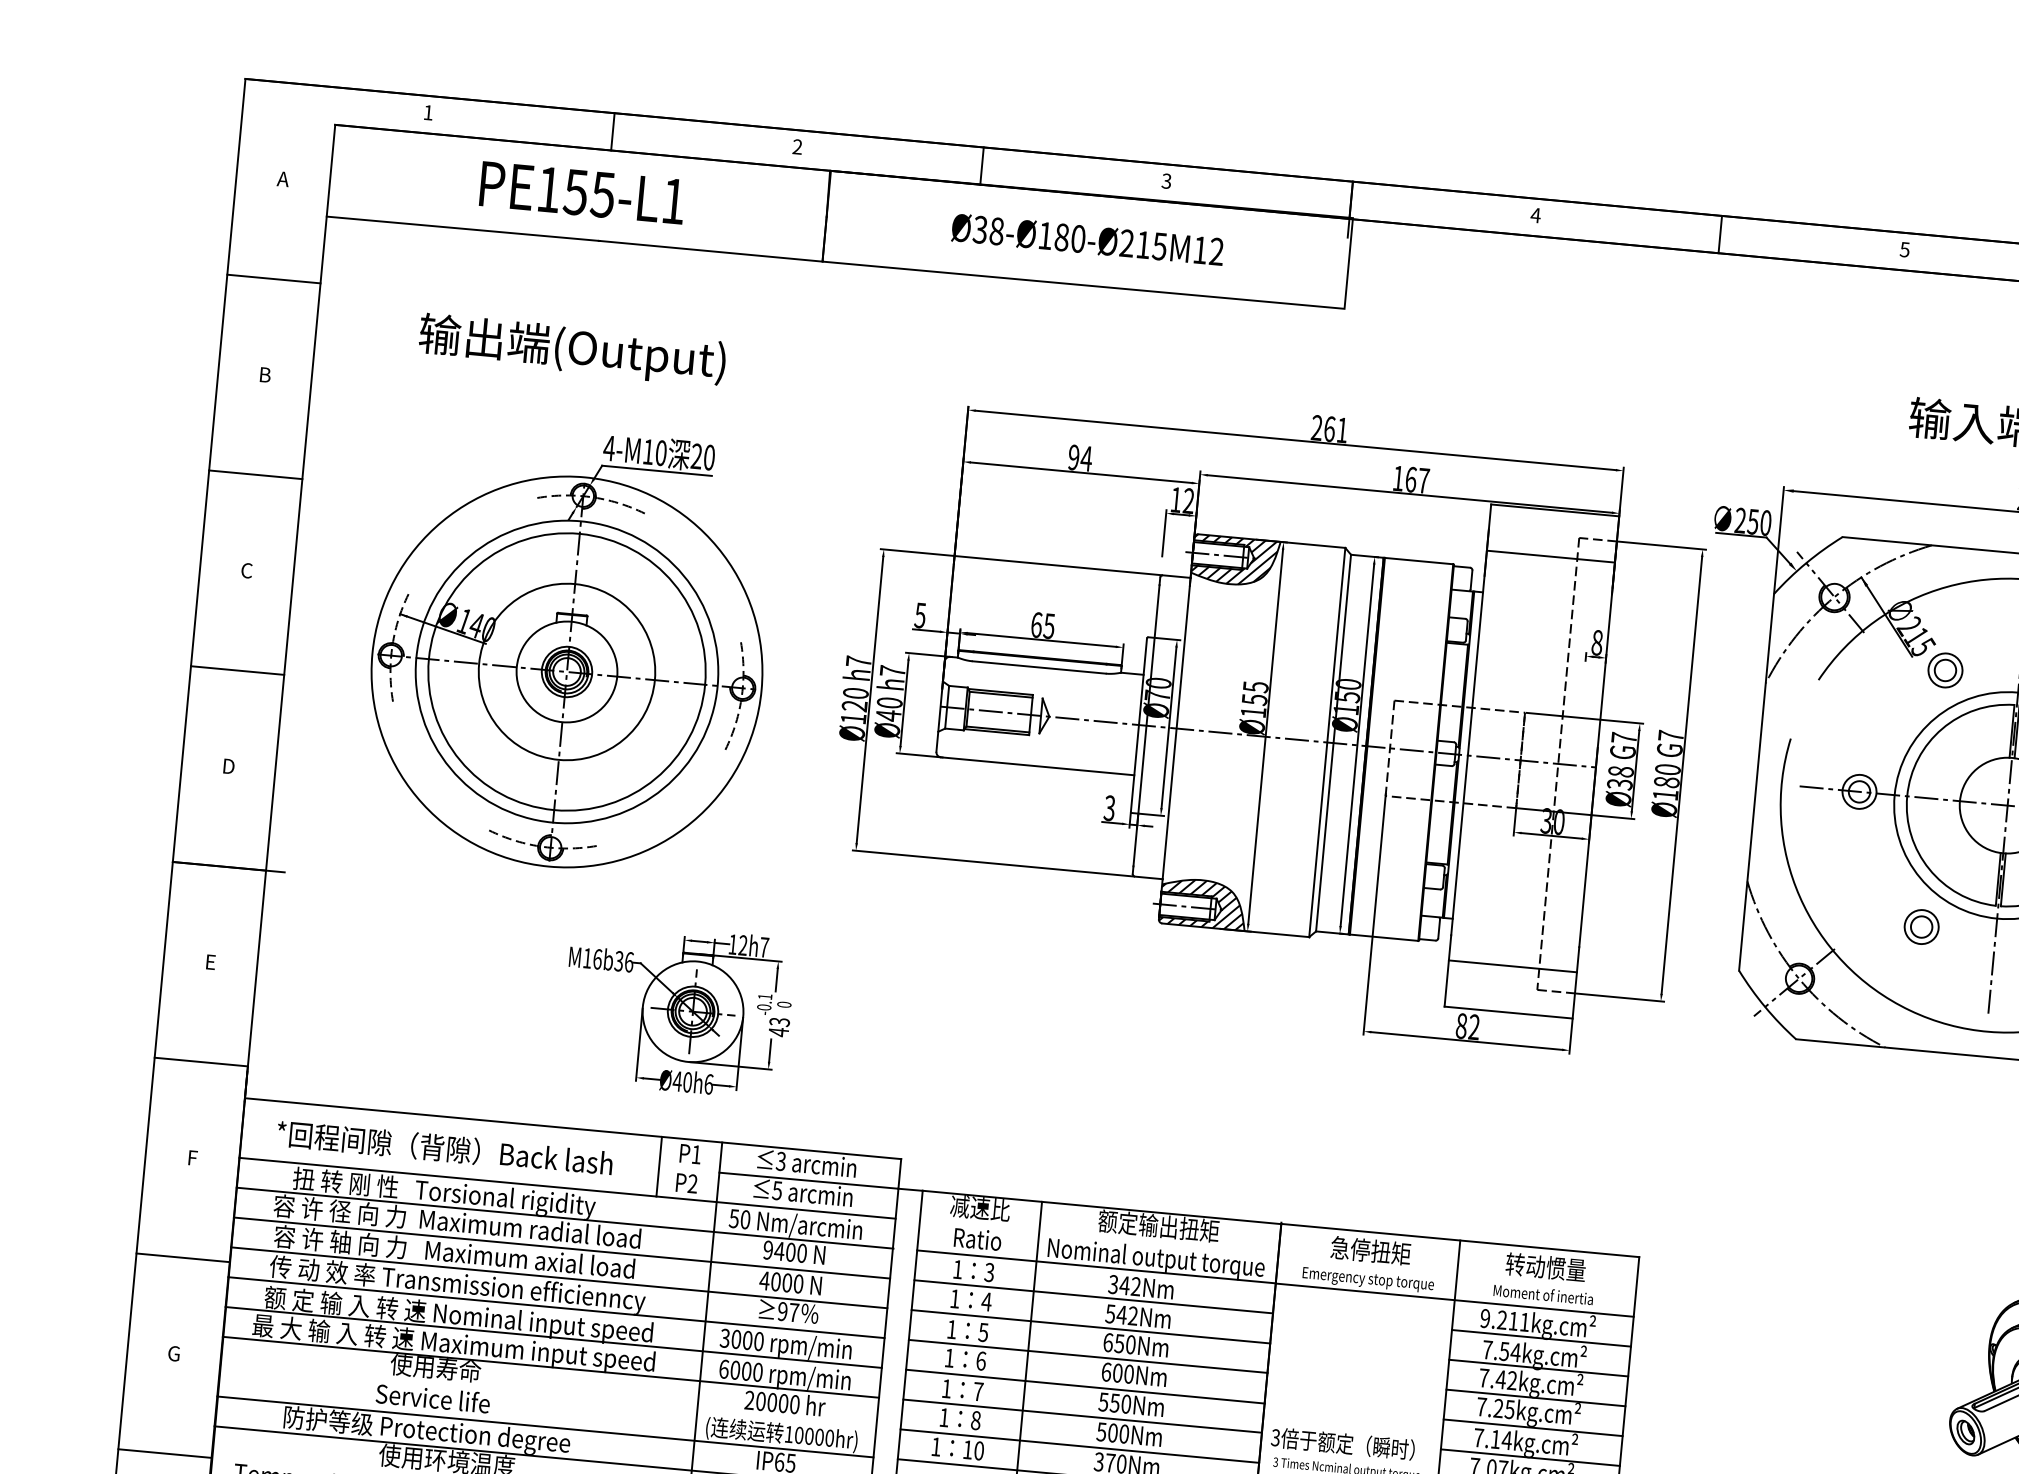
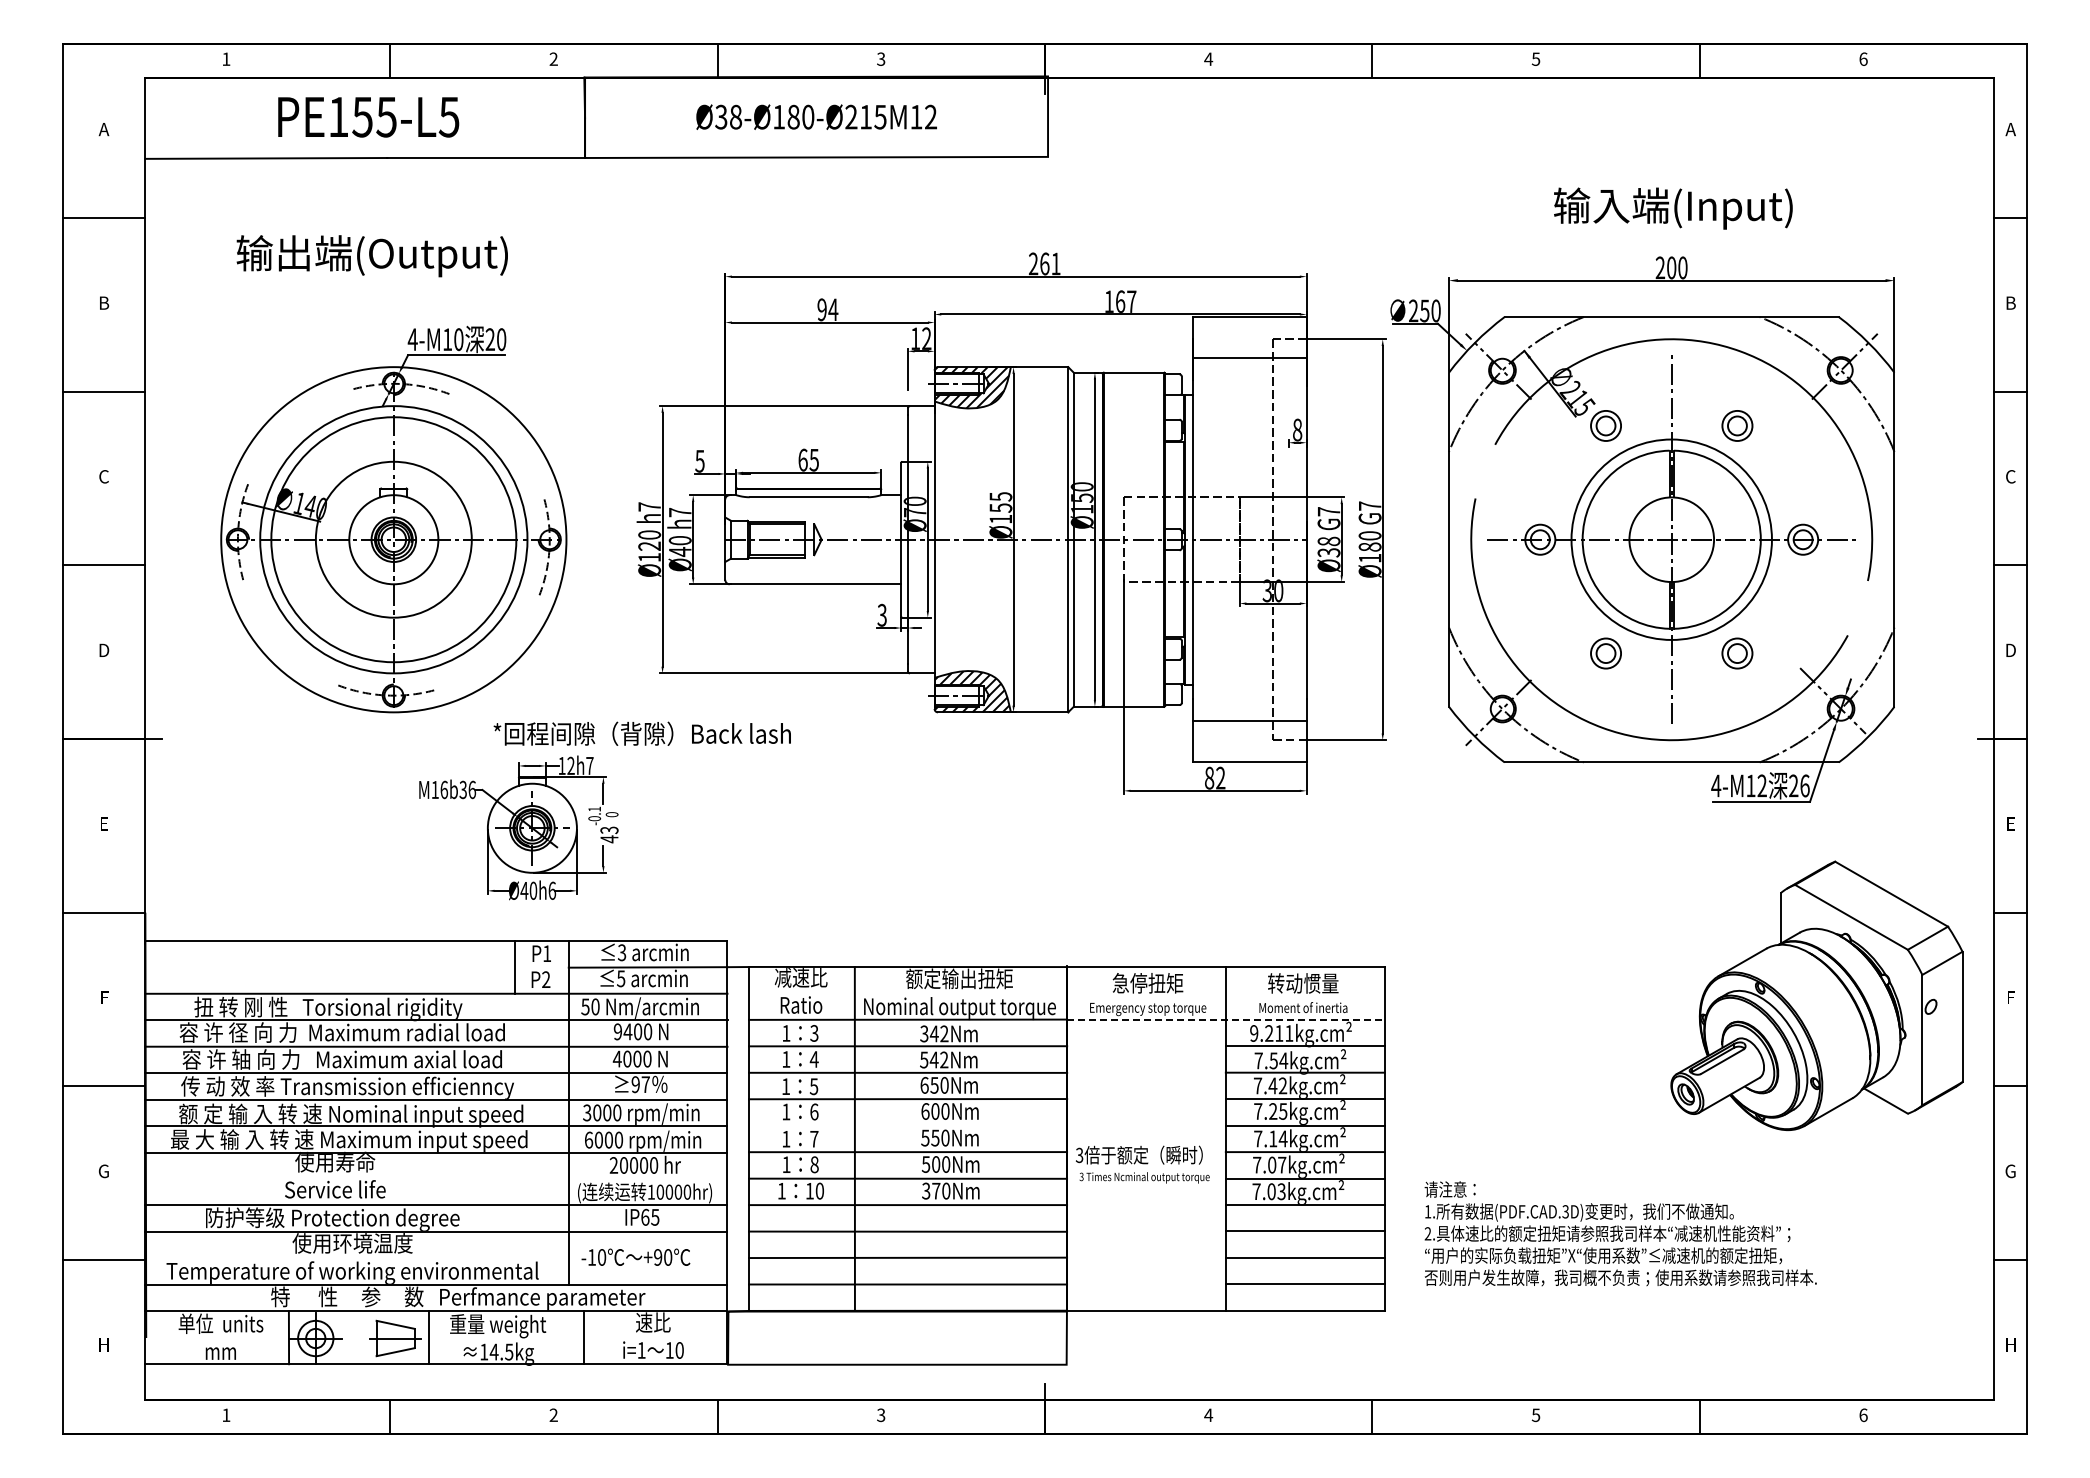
text: (672, 201) -> (448, 117), PE155-L1 -> PE155-L5
text: (443, 1148) -> (641, 733), moved
line: (1454, 1299) -> (1225, 1019), solid -> dashed
line: (1085, 1386) -> (908, 1125), removed

